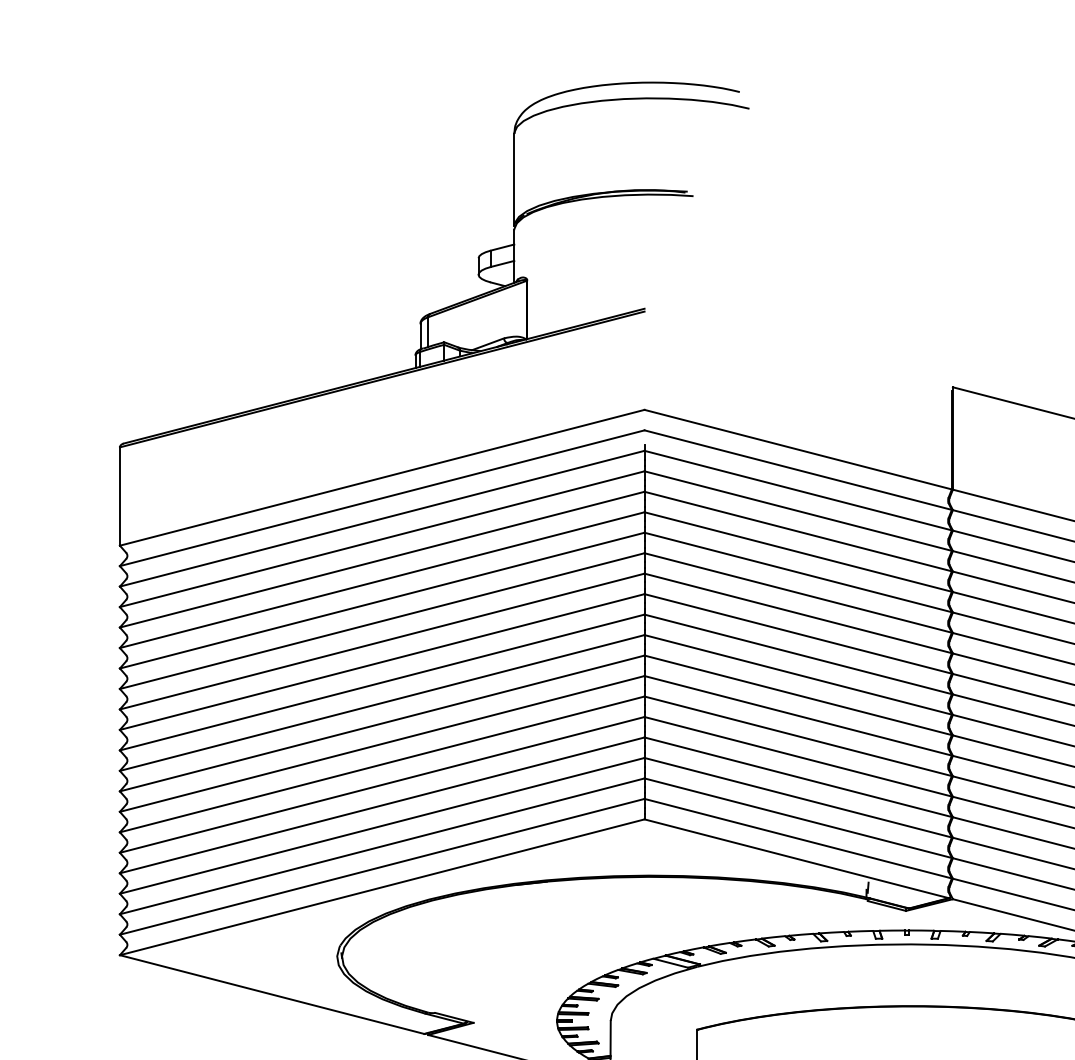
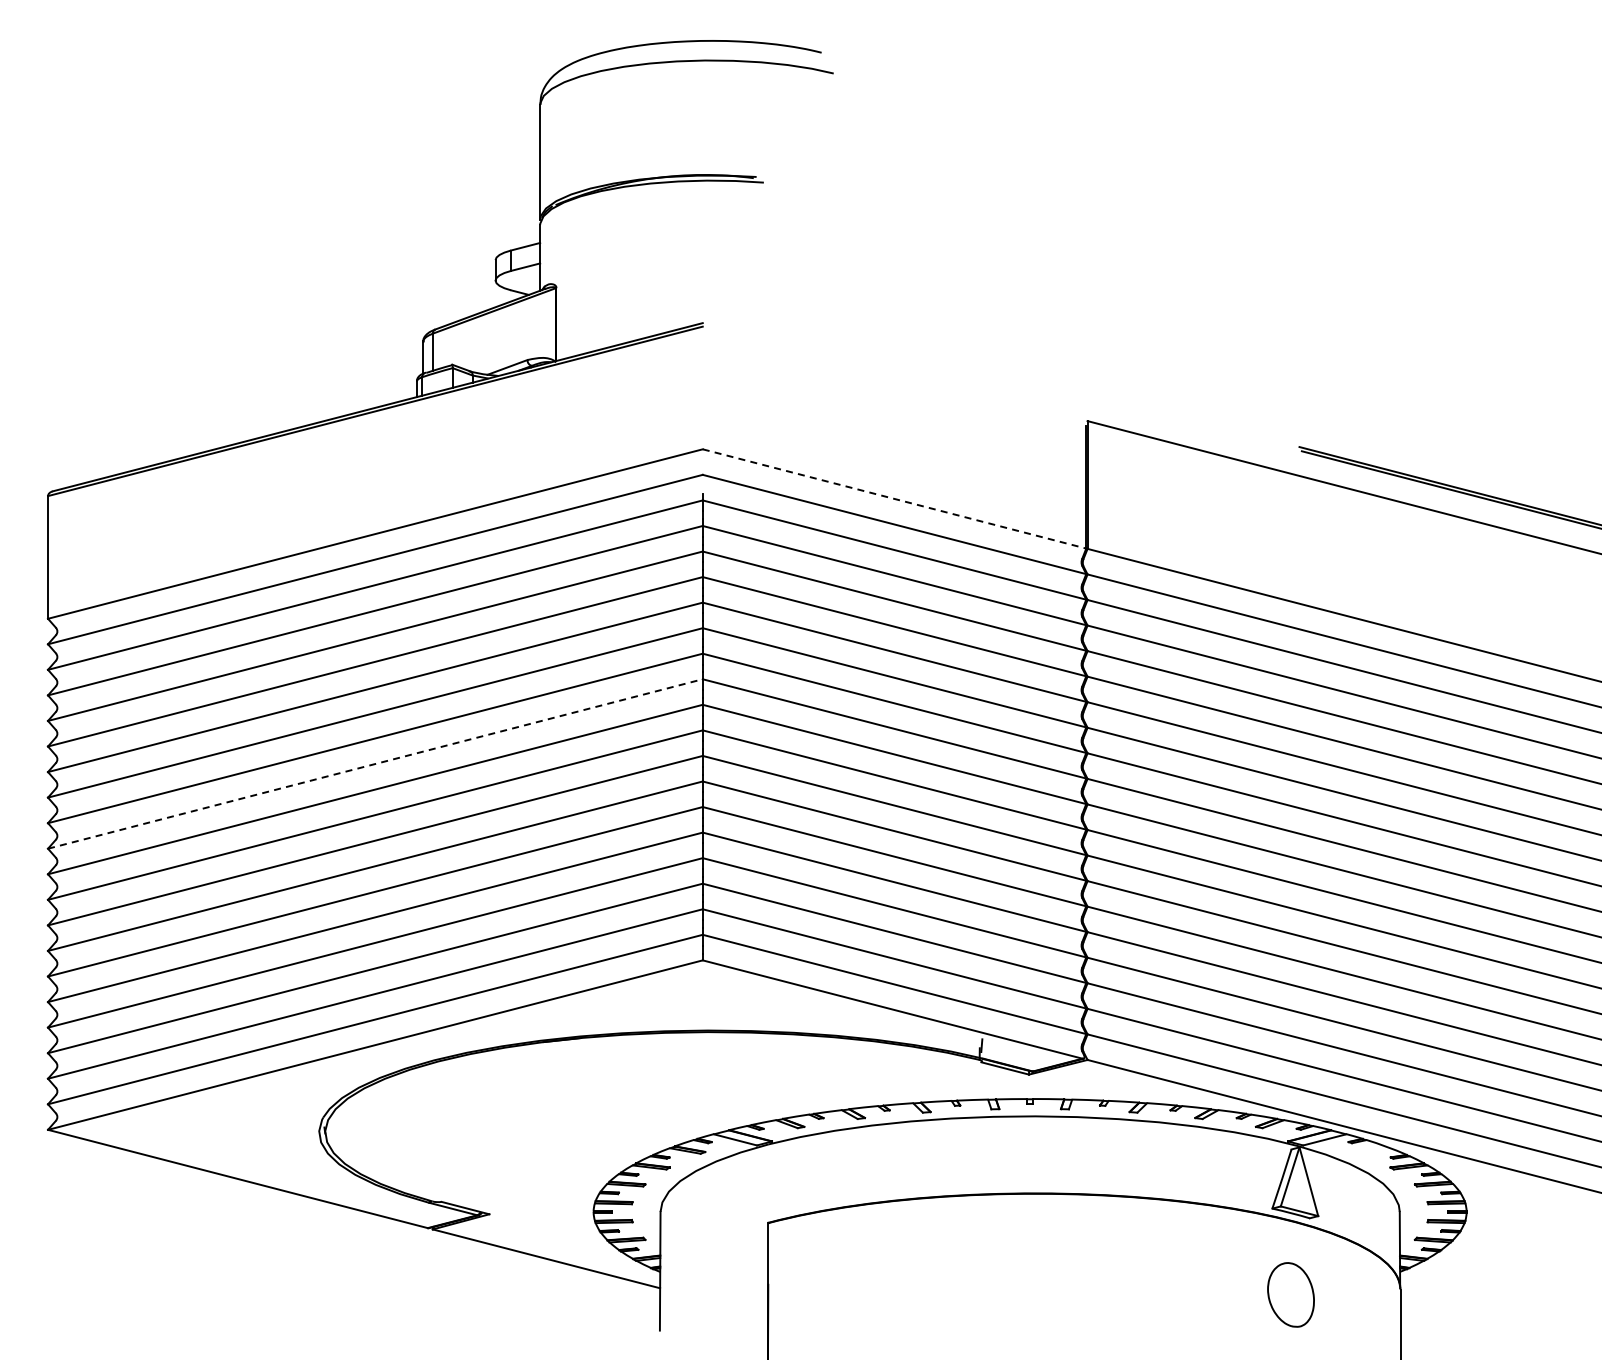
line: (799, 450) -> (895, 499), solid -> dashed
line: (382, 661) -> (375, 763), solid -> dashed

